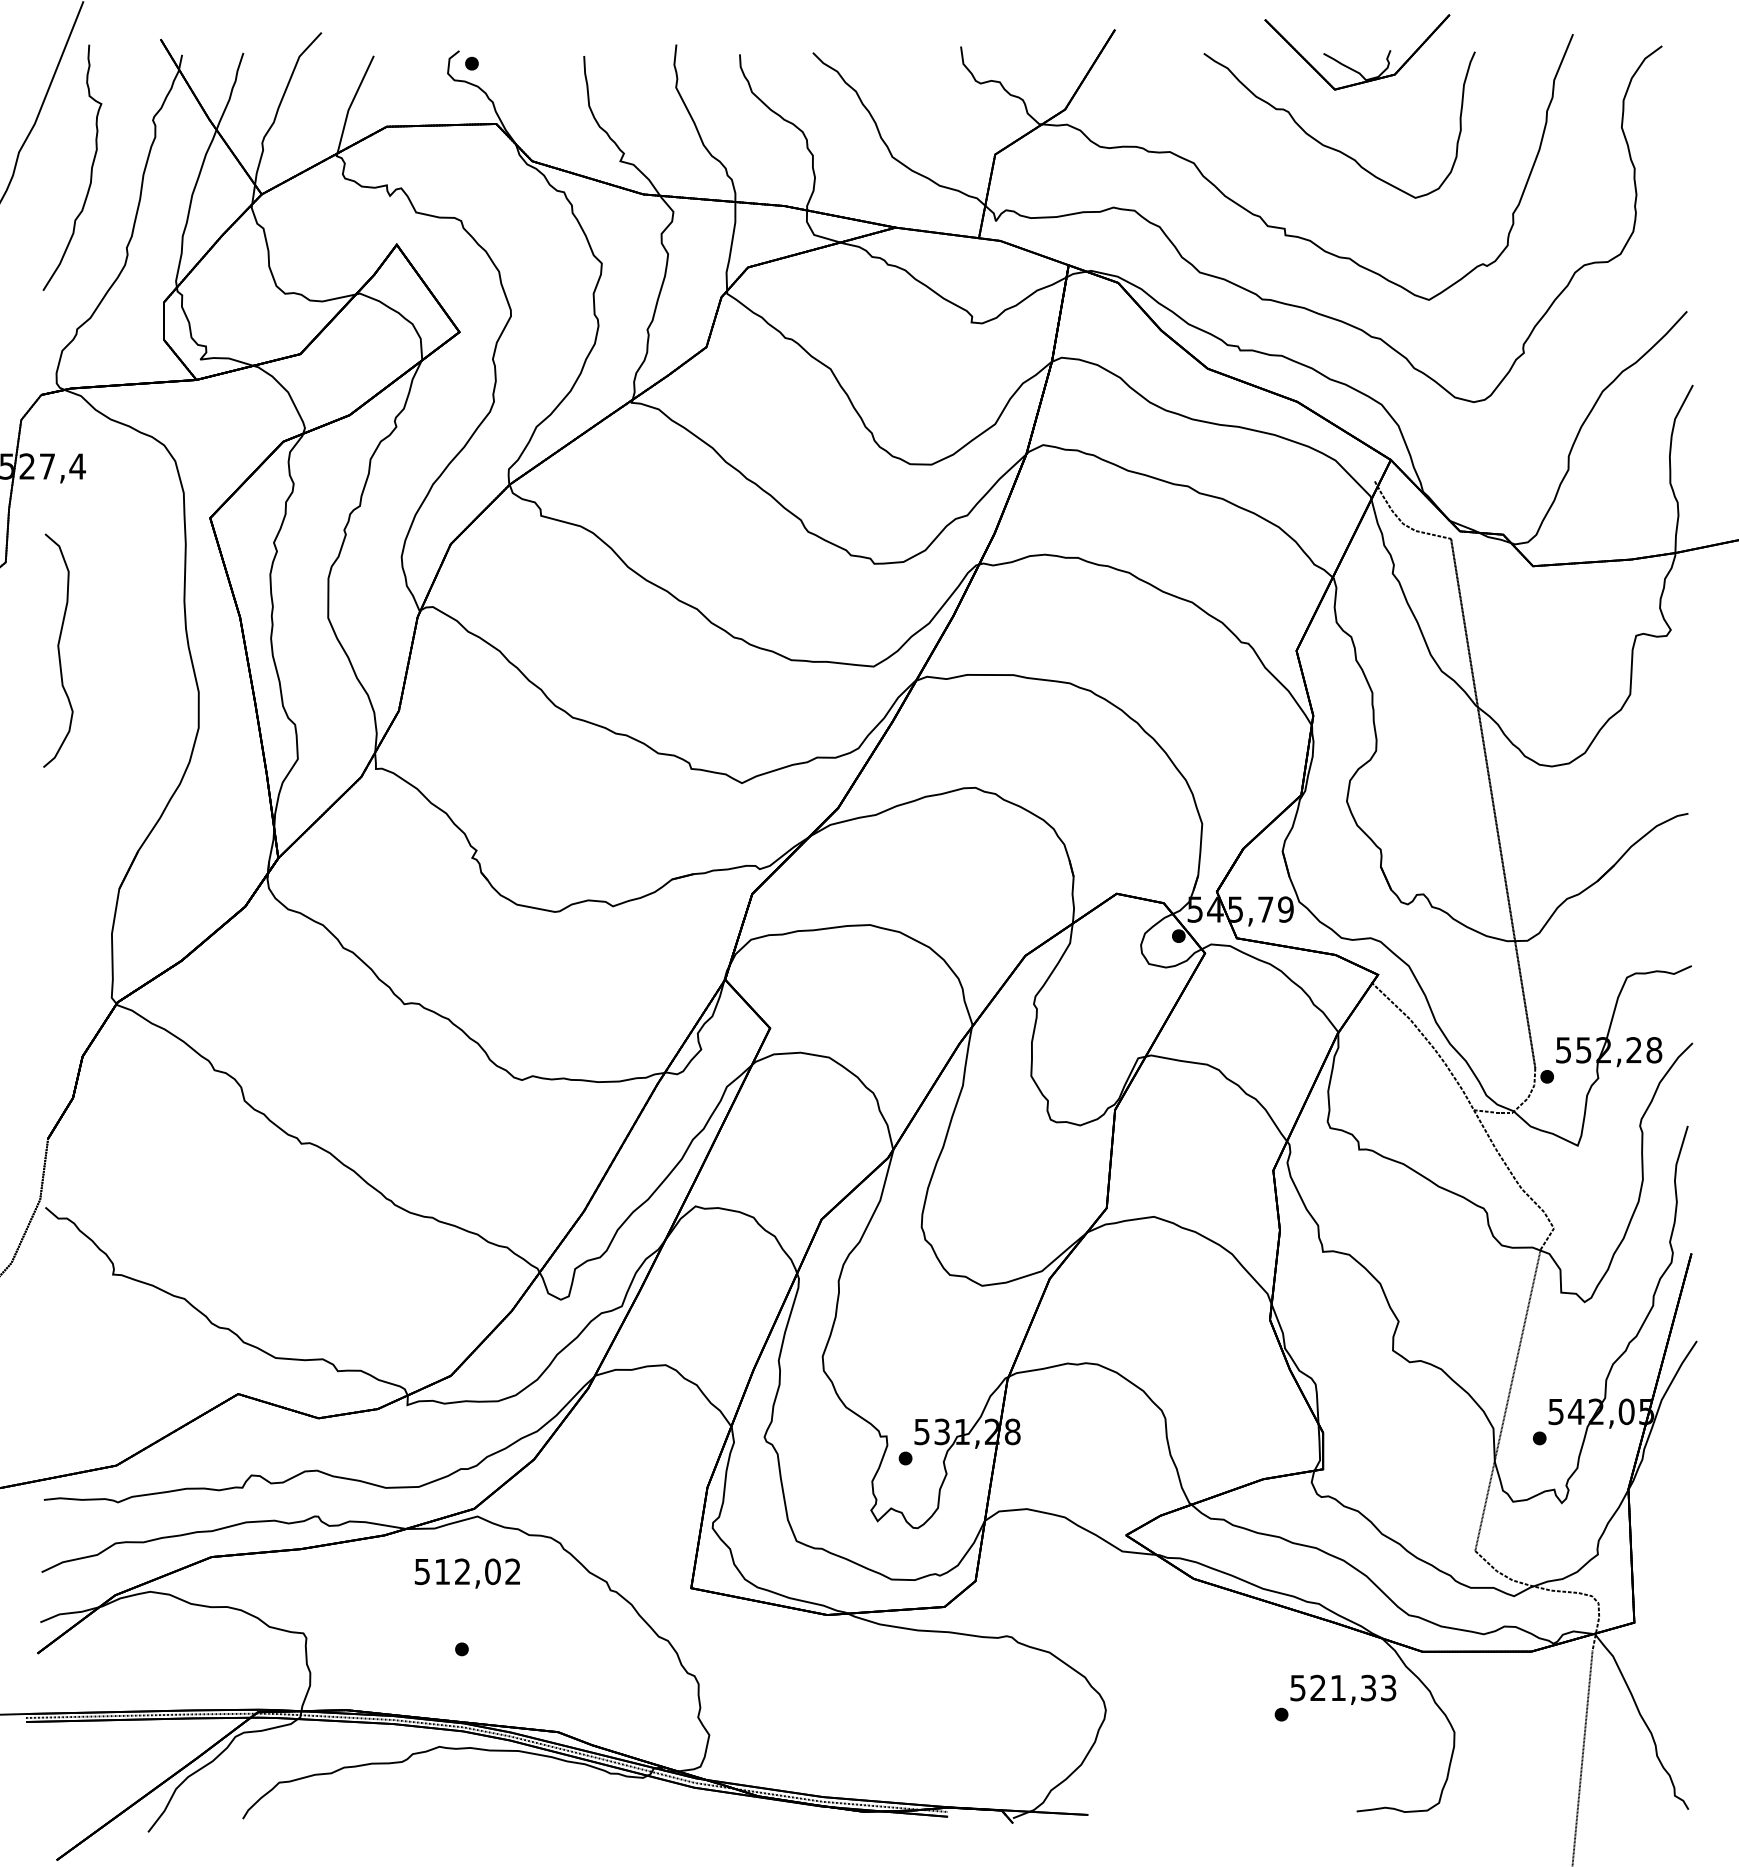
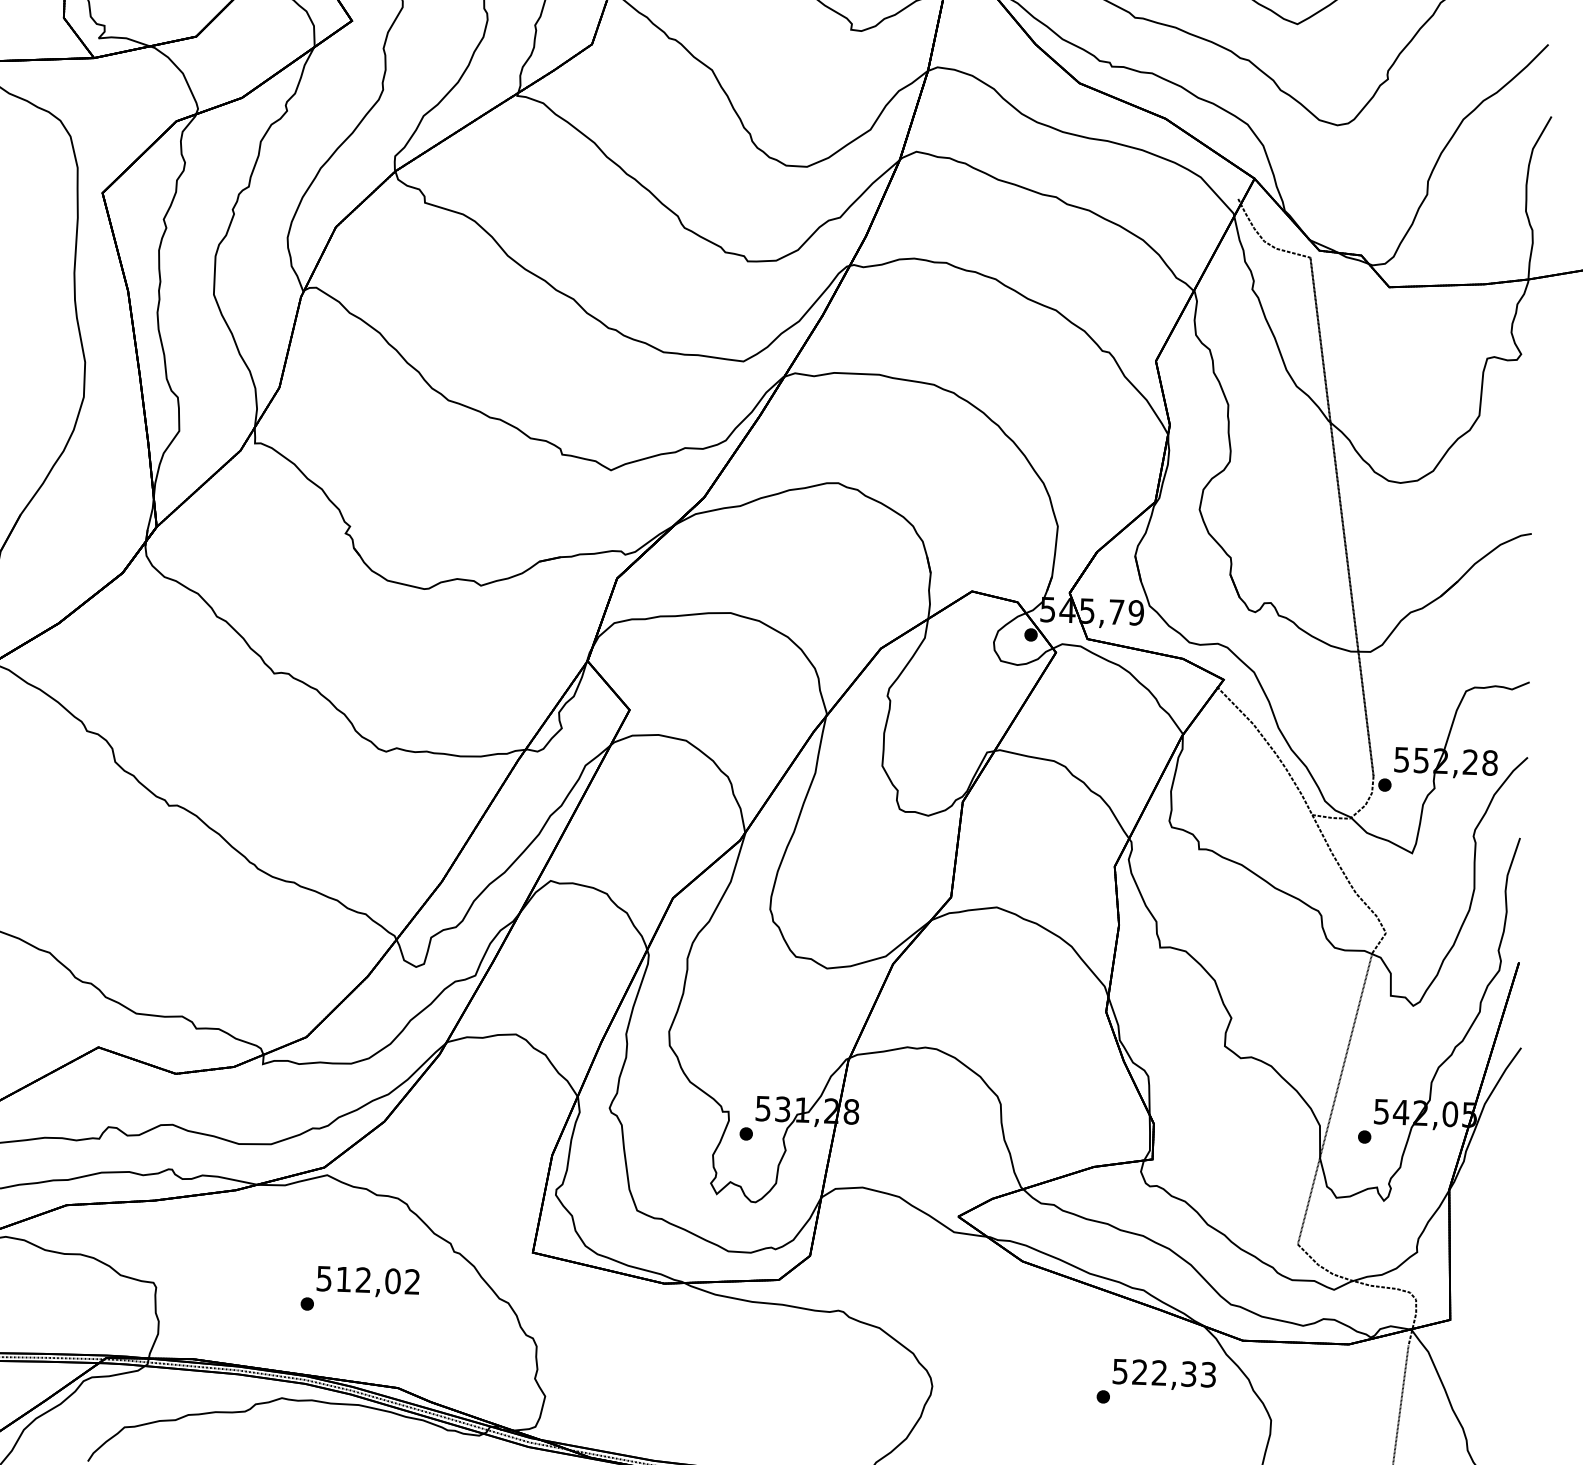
text: (466, 1573) -> (367, 1281), moved
text: (1337, 1687) -> (1158, 1372), 521,33 -> 522,33

